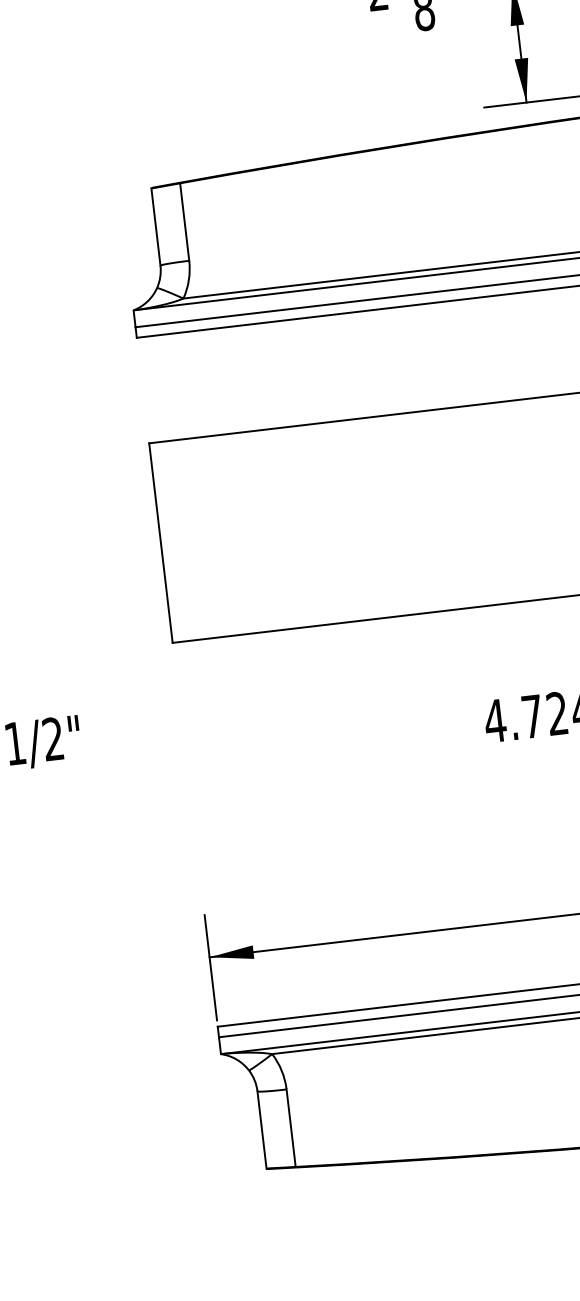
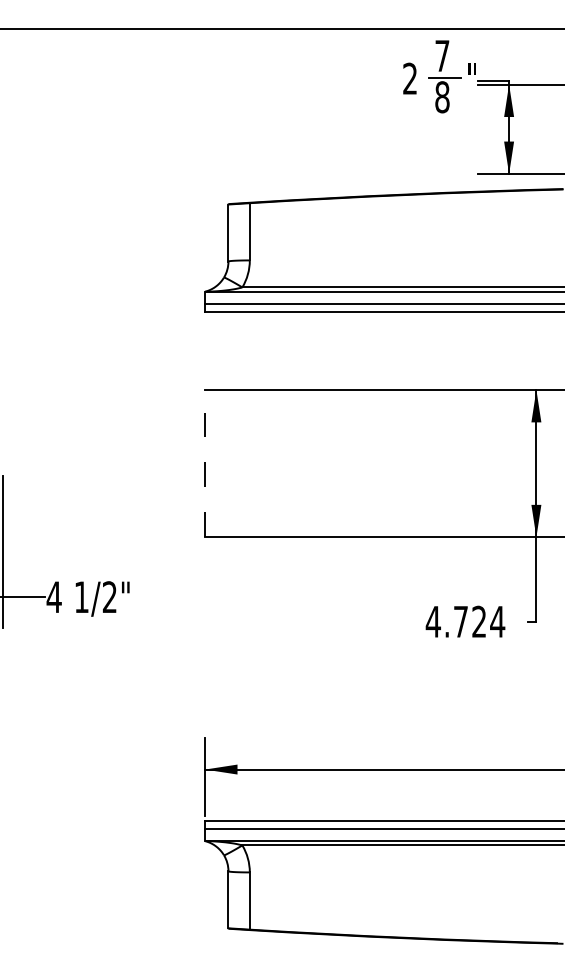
line: (161, 542) -> (205, 463), solid -> dashed

